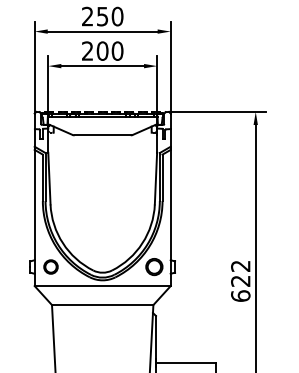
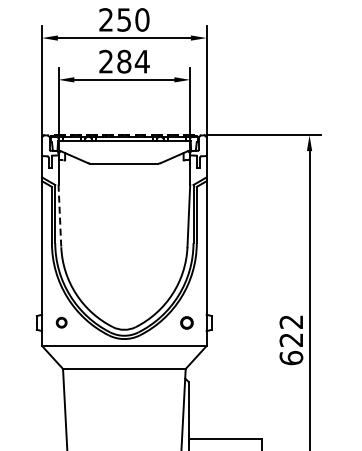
text: (110, 50) -> (133, 61), 200 -> 284
line: (49, 179) -> (59, 216), solid -> dashed
part: (50, 266) -> (61, 322), size x0.6
circle: (154, 266) -> (186, 322), size x0.6

